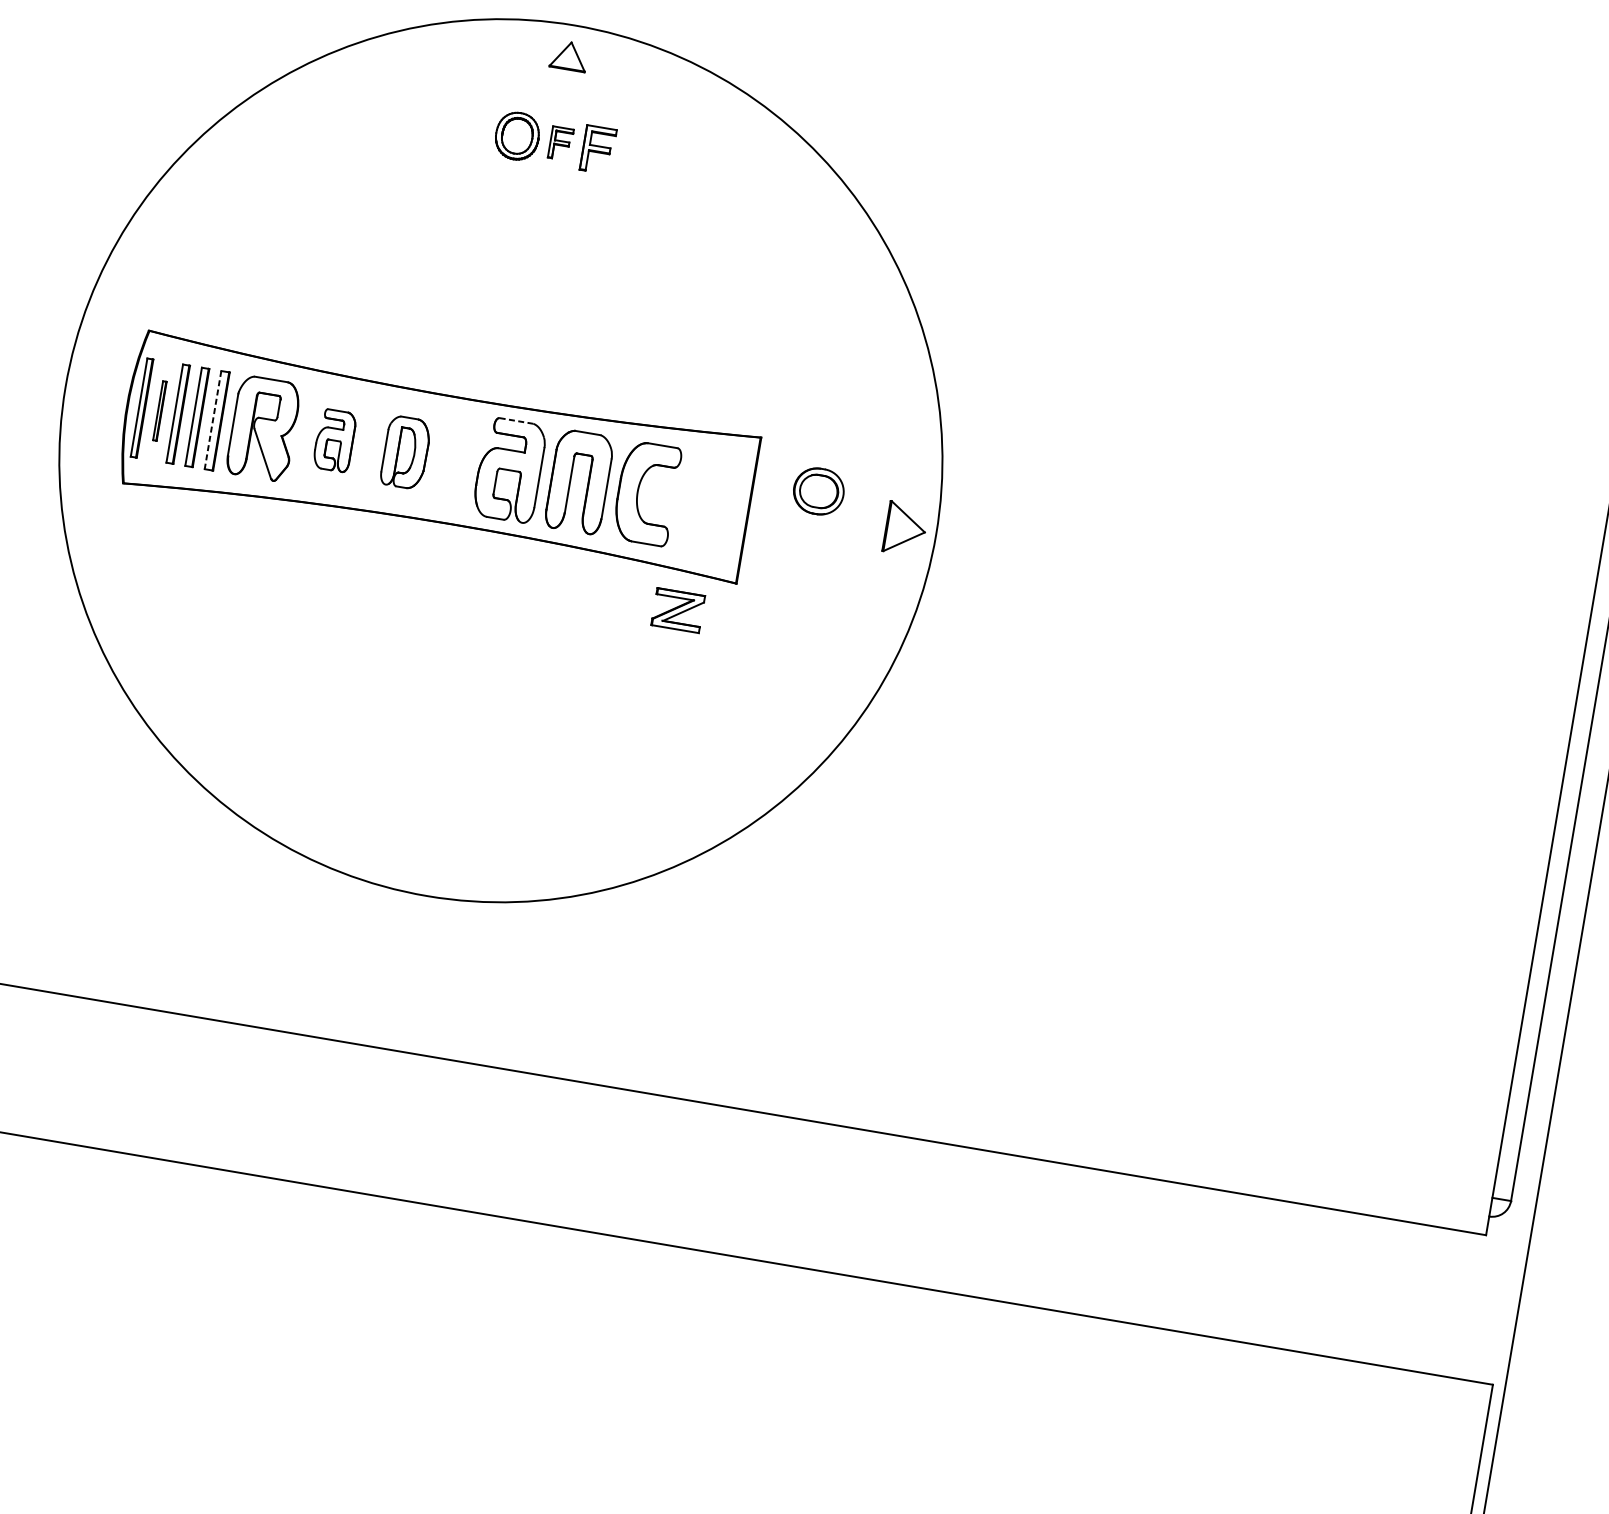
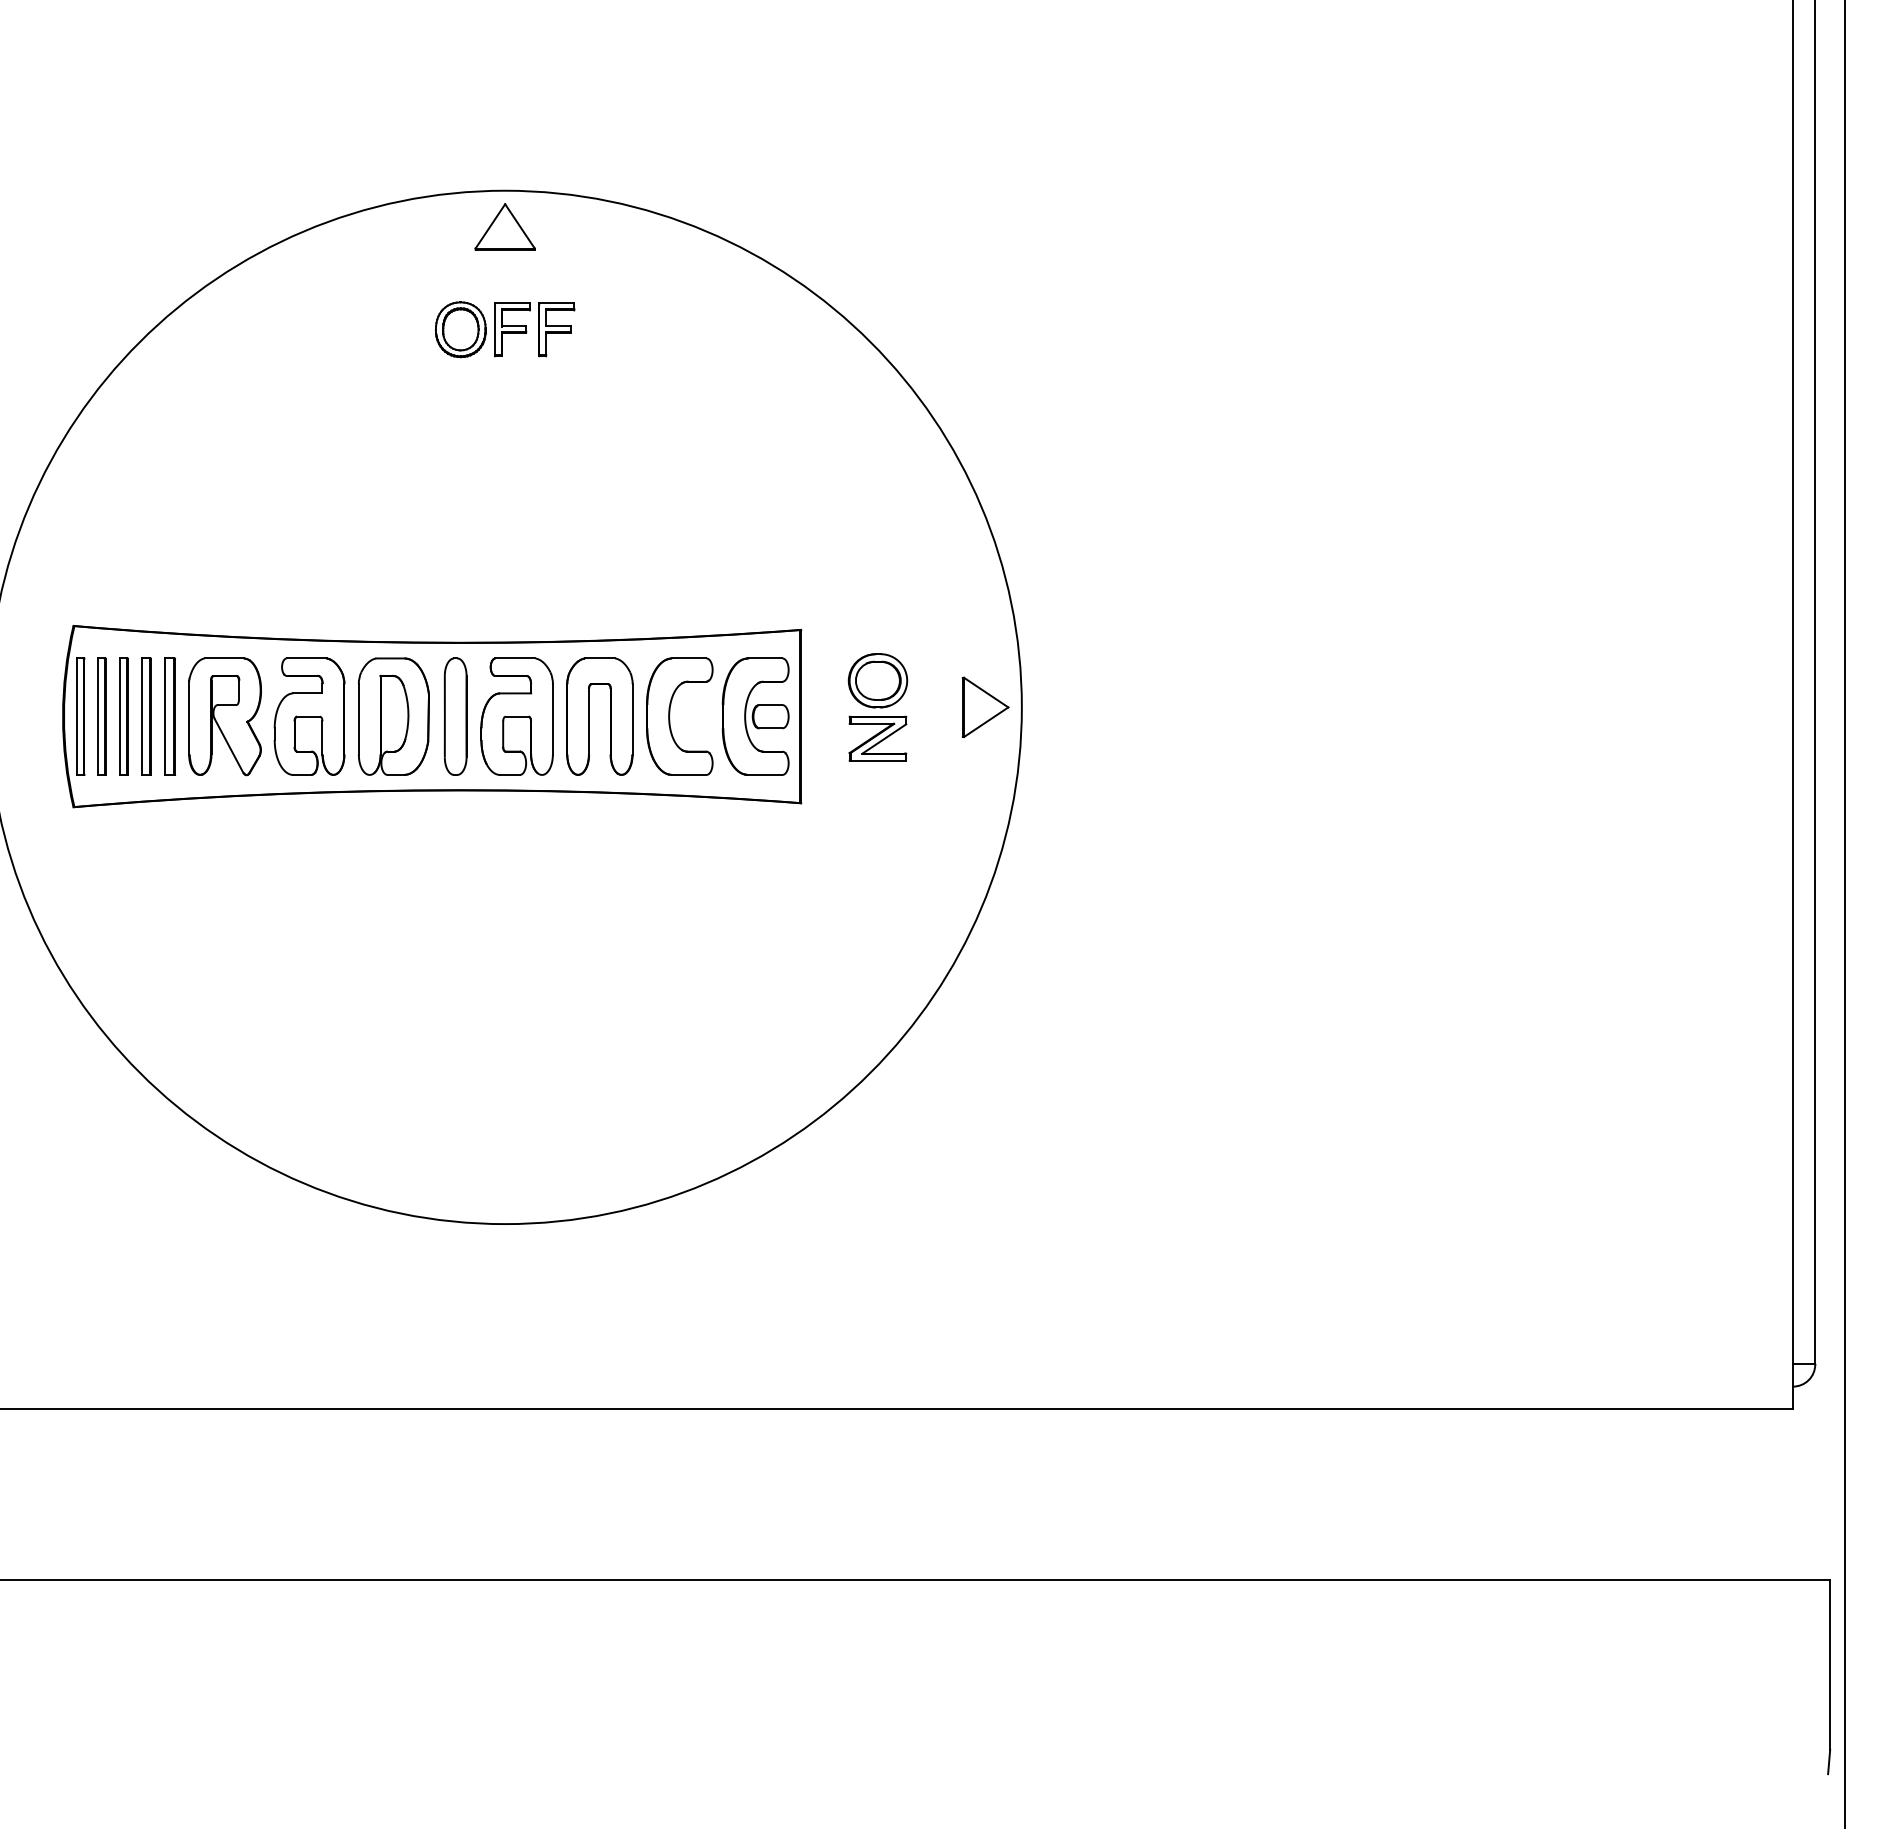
part: (568, 55) -> (504, 226), size x1.43
part: (560, 143) -> (512, 329), size x1.43
part: (159, 410) -> (101, 716), size x1.67
line: (213, 420) -> (165, 717), dashed -> solid
line: (515, 420) -> (514, 658), dashed -> solid
part: (334, 440) -> (309, 716), size x1.67
part: (405, 452) -> (393, 716), size x1.43
part: (457, 461) -> (455, 716), added
part: (710, 504) -> (755, 716), added
part: (677, 610) -> (877, 738), moved

